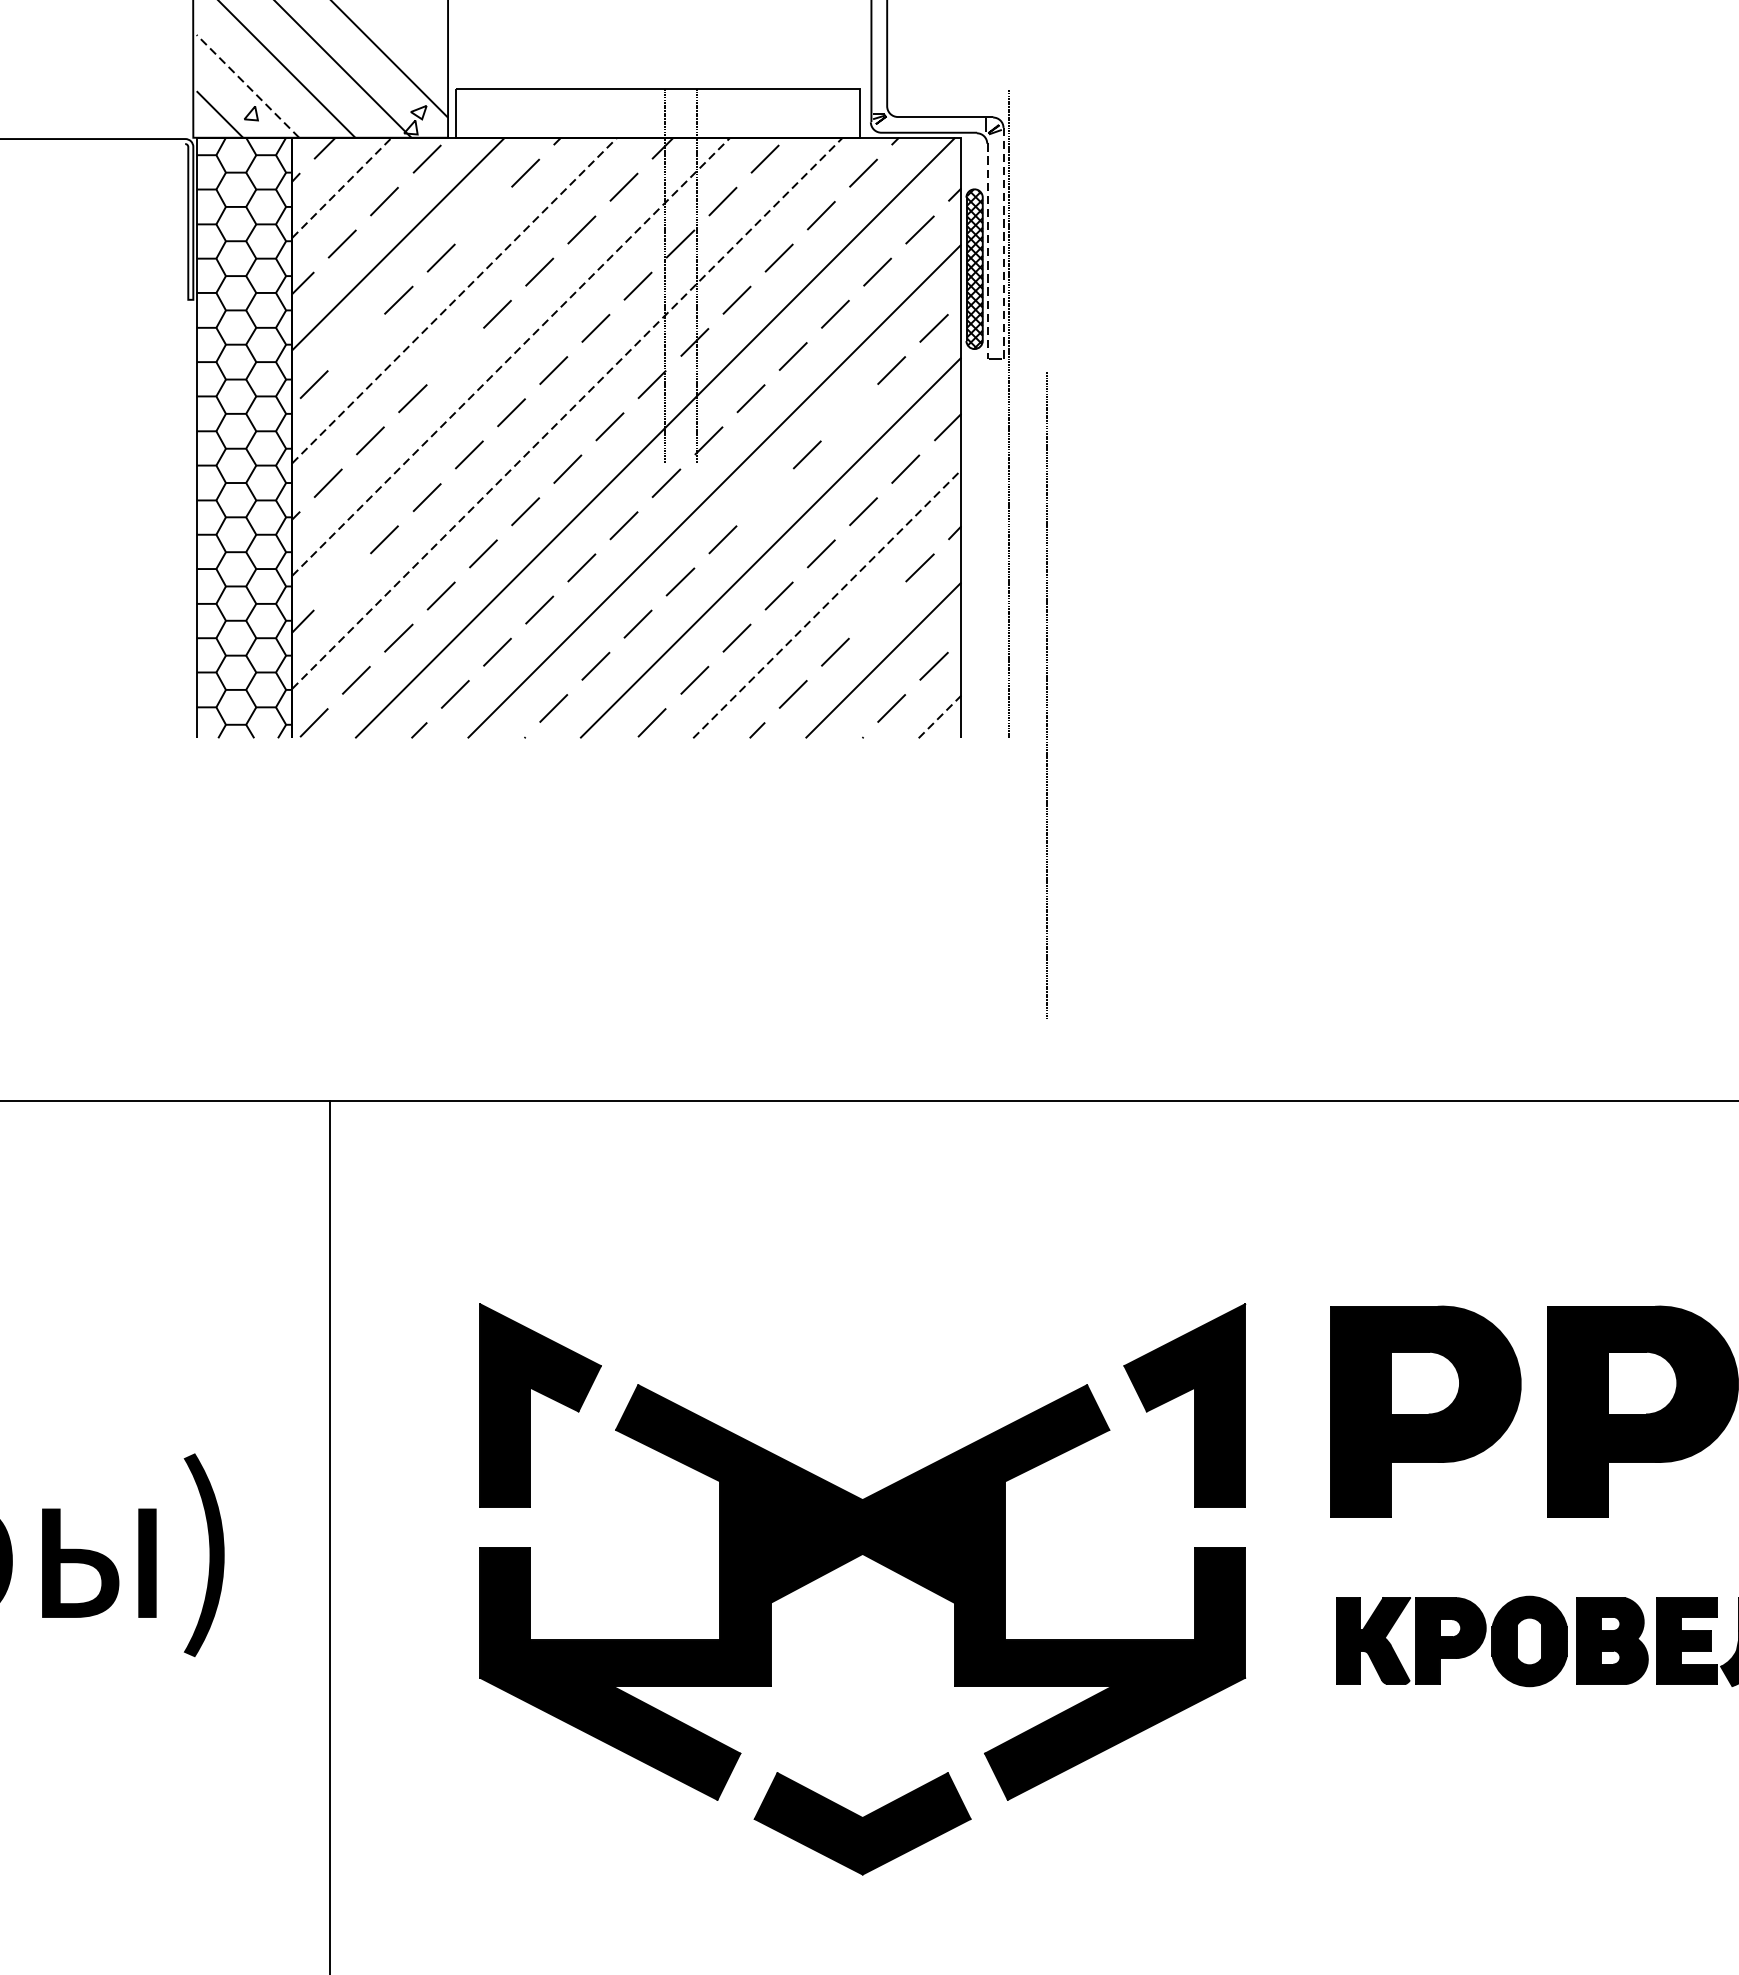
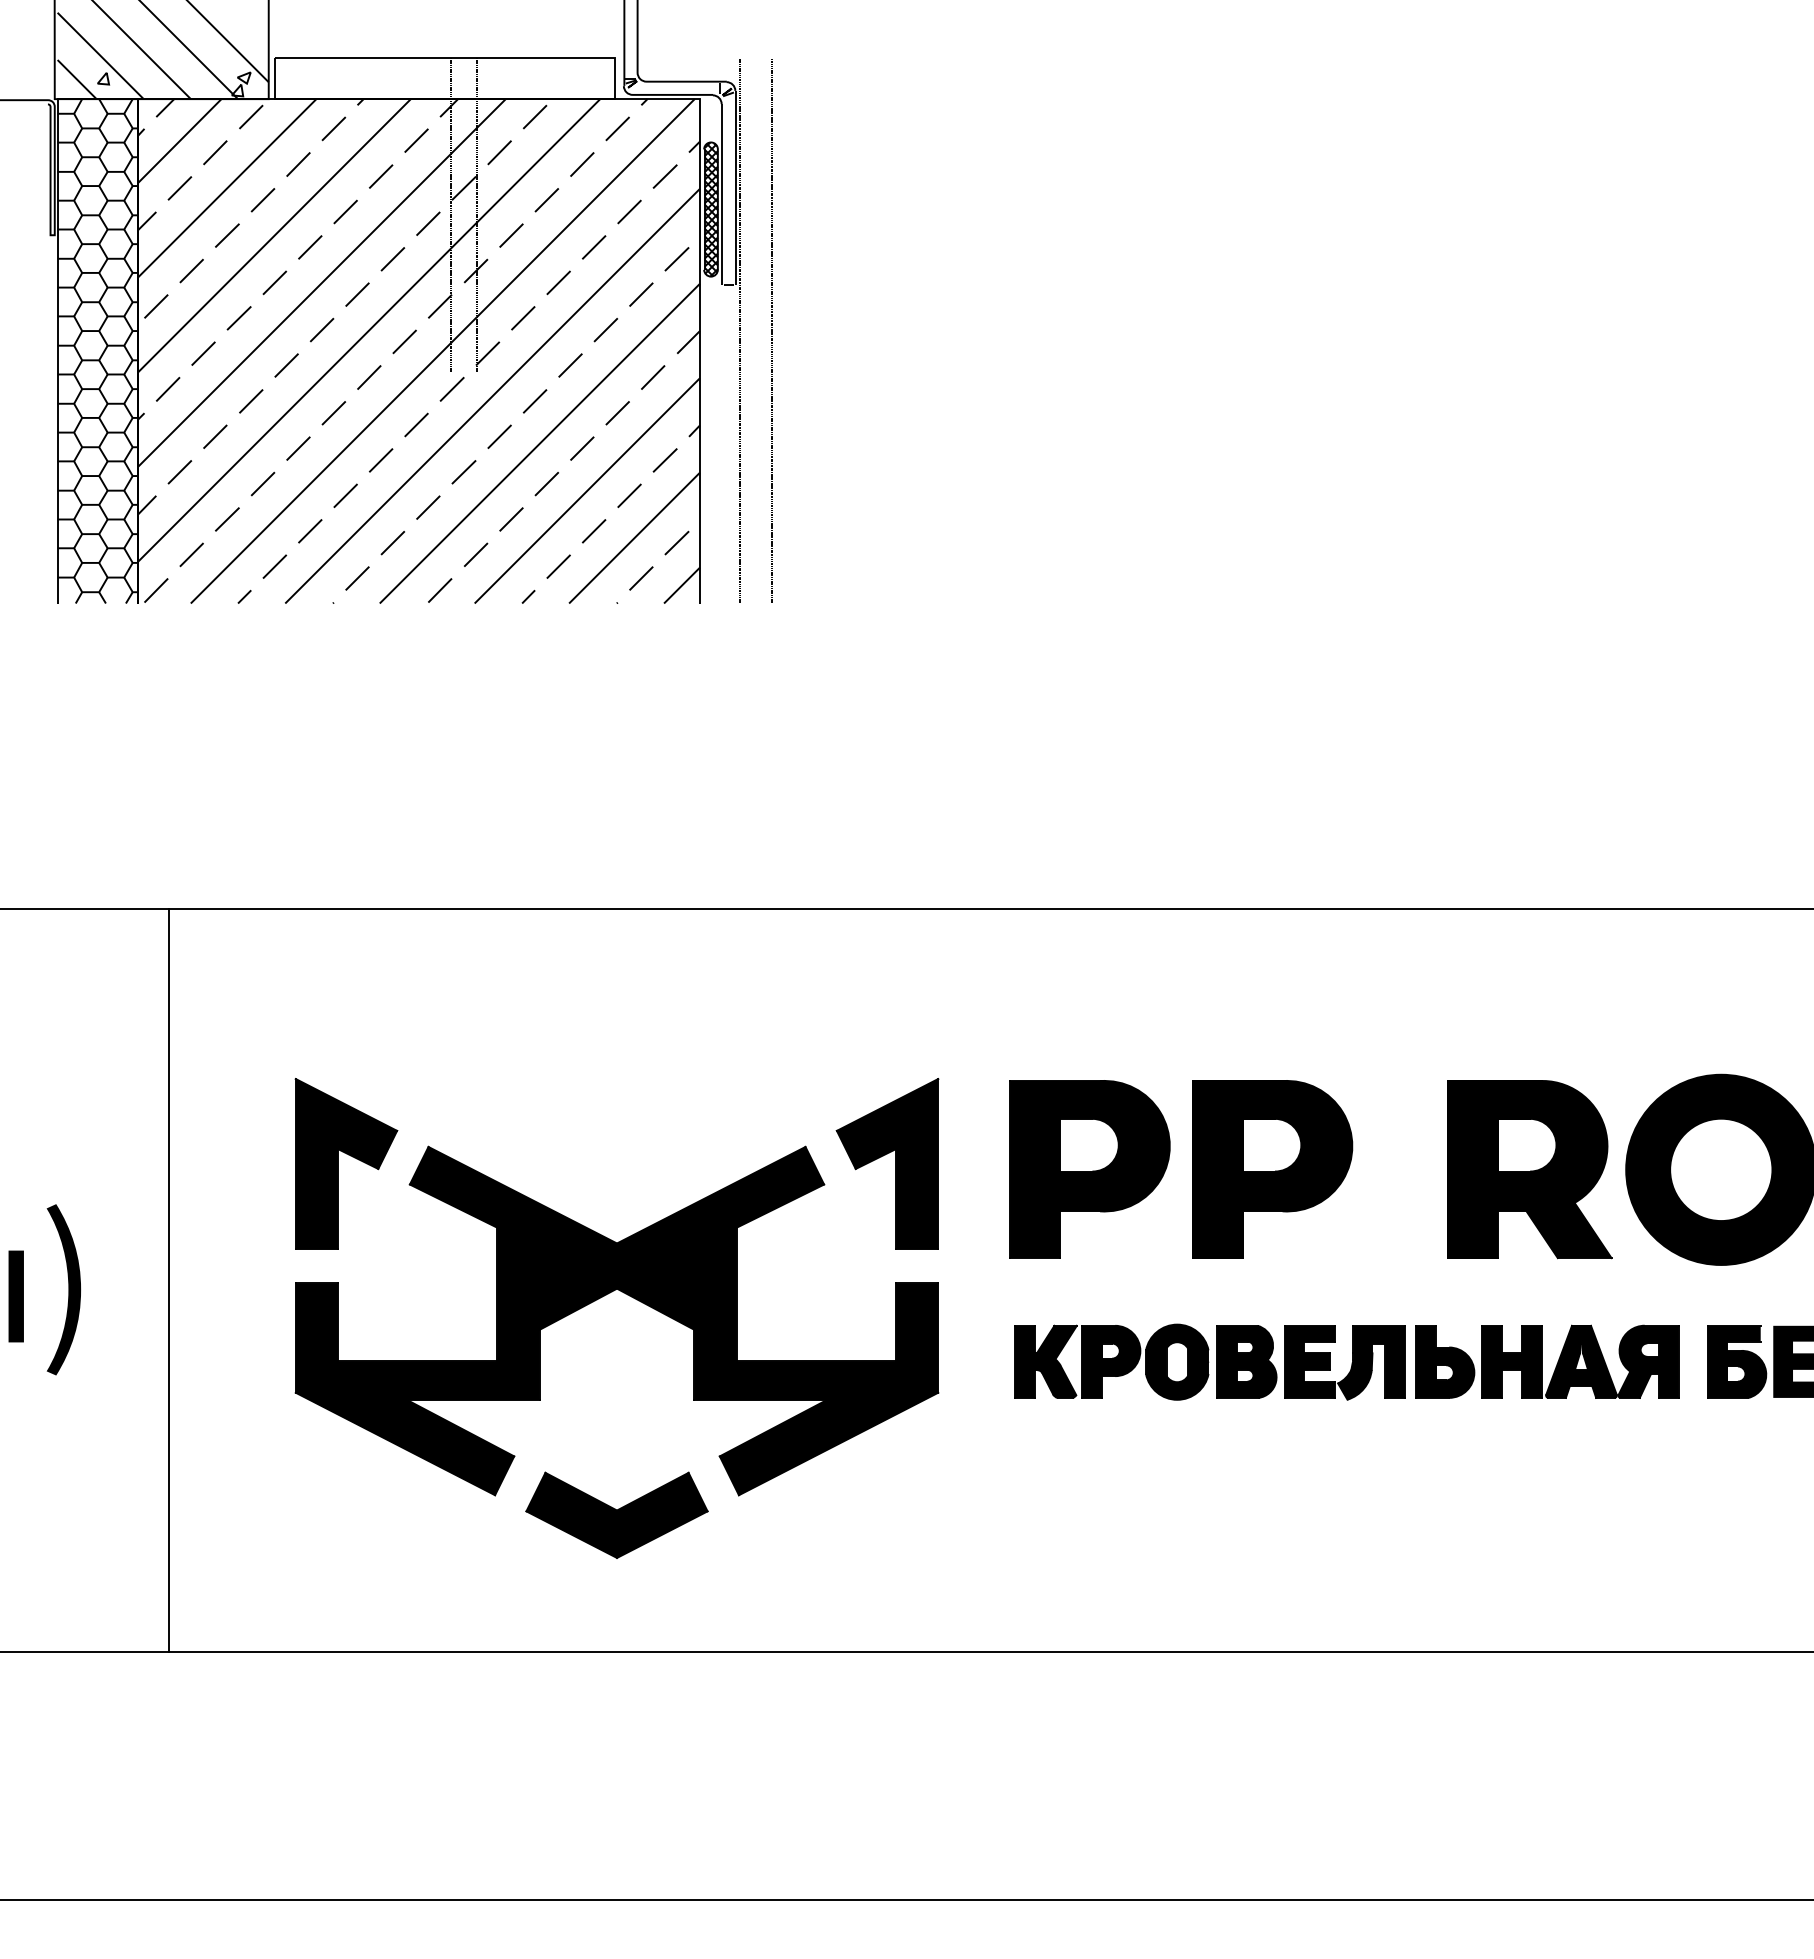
line: (247, 85) -> (100, 55), dashed -> solid
line: (343, 187) -> (180, 140), dashed -> solid
line: (483, 215) -> (298, 164), added
line: (1003, 244) -> (735, 188), dashed -> solid
line: (988, 251) -> (722, 194), dashed -> solid
line: (454, 300) -> (274, 235), dashed -> solid
line: (356, 341) -> (191, 270), added
line: (454, 356) -> (274, 282), added
line: (512, 356) -> (322, 282), dashed -> solid
line: (568, 413) -> (369, 330), dashed -> solid
line: (848, 413) -> (605, 330), added
line: (764, 497) -> (534, 401), added
line: (341, 582) -> (179, 472), added
line: (827, 603) -> (587, 490), dashed -> solid
line: (877, 609) -> (629, 495), added
line: (1046, 695) -> (771, 330), moved
line: (940, 716) -> (682, 585), dashed -> solid

